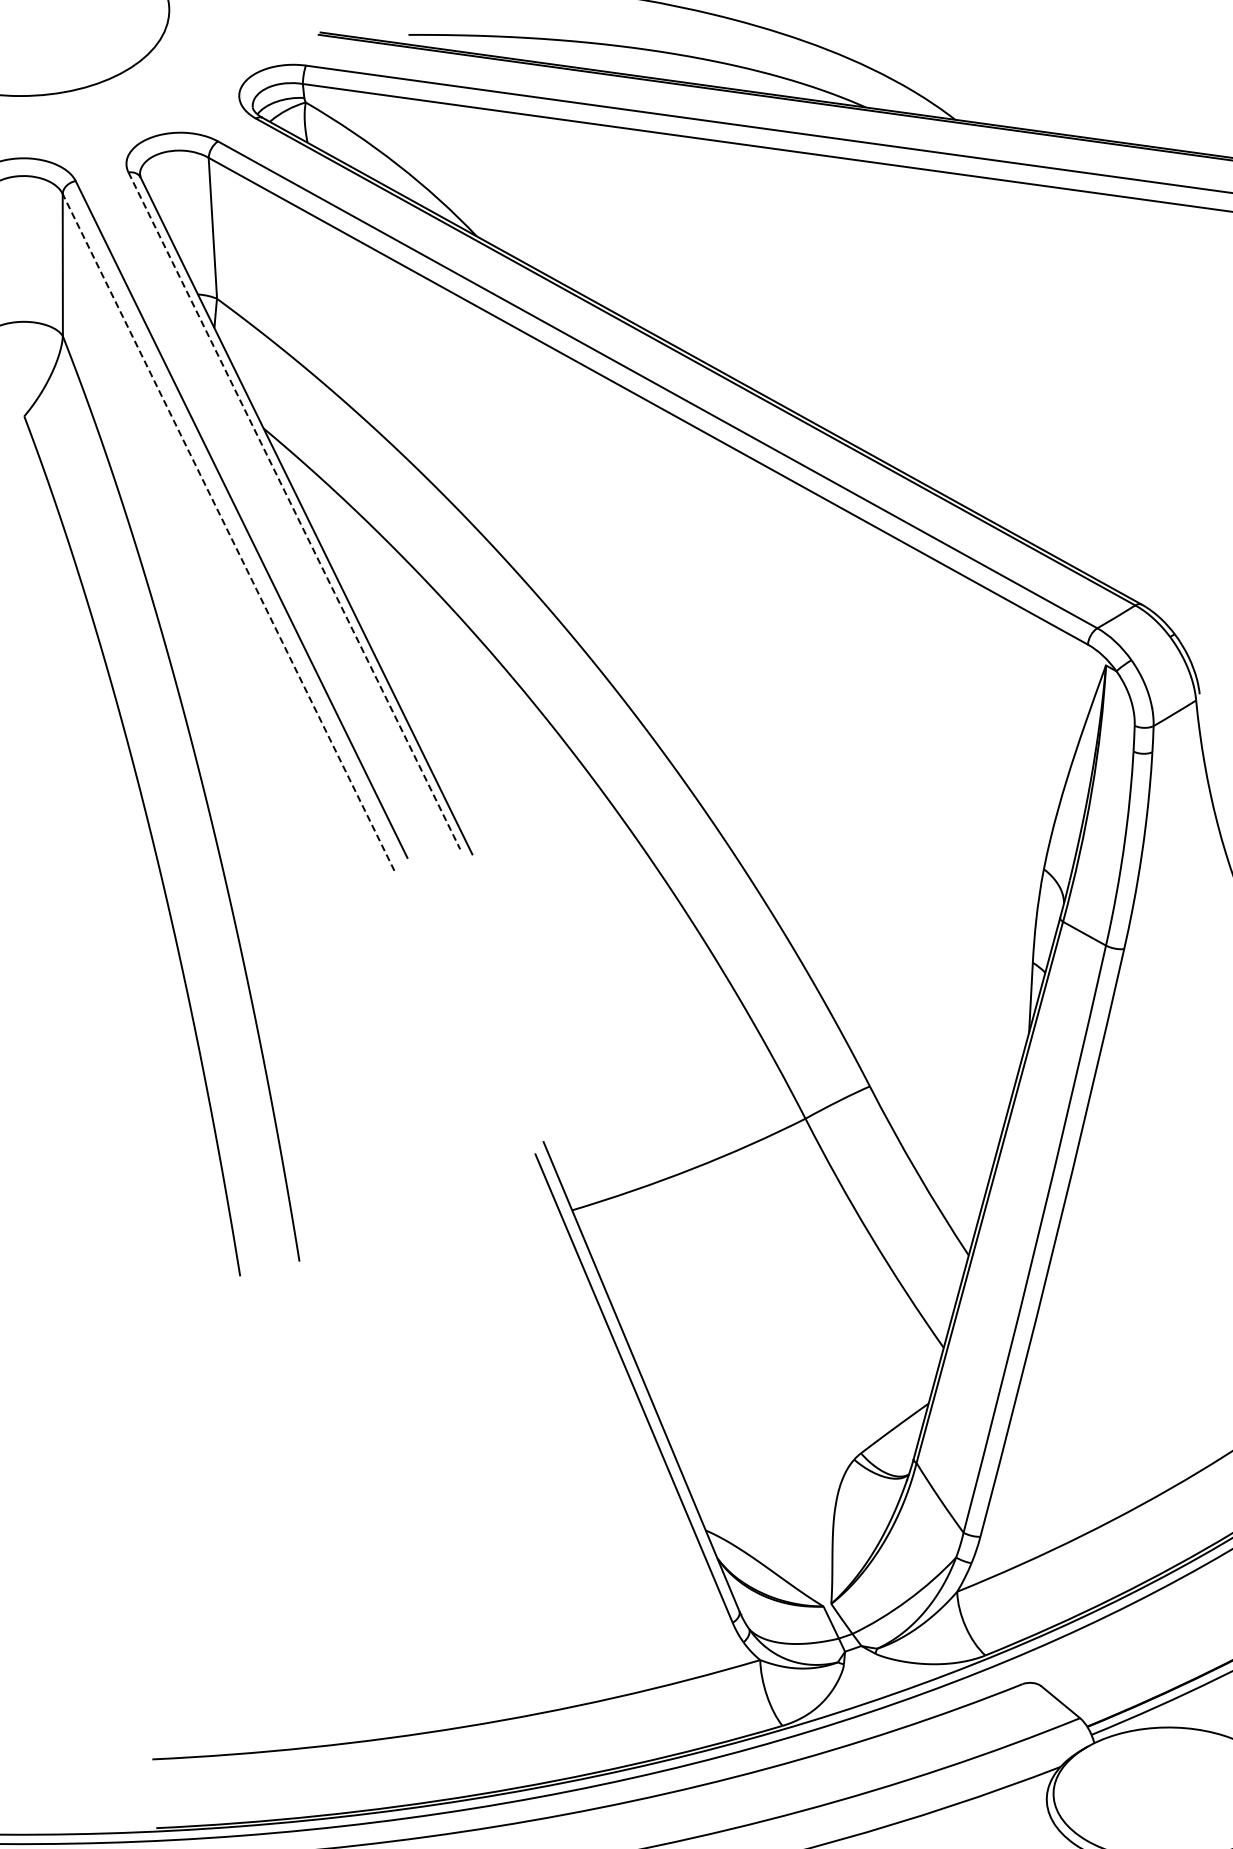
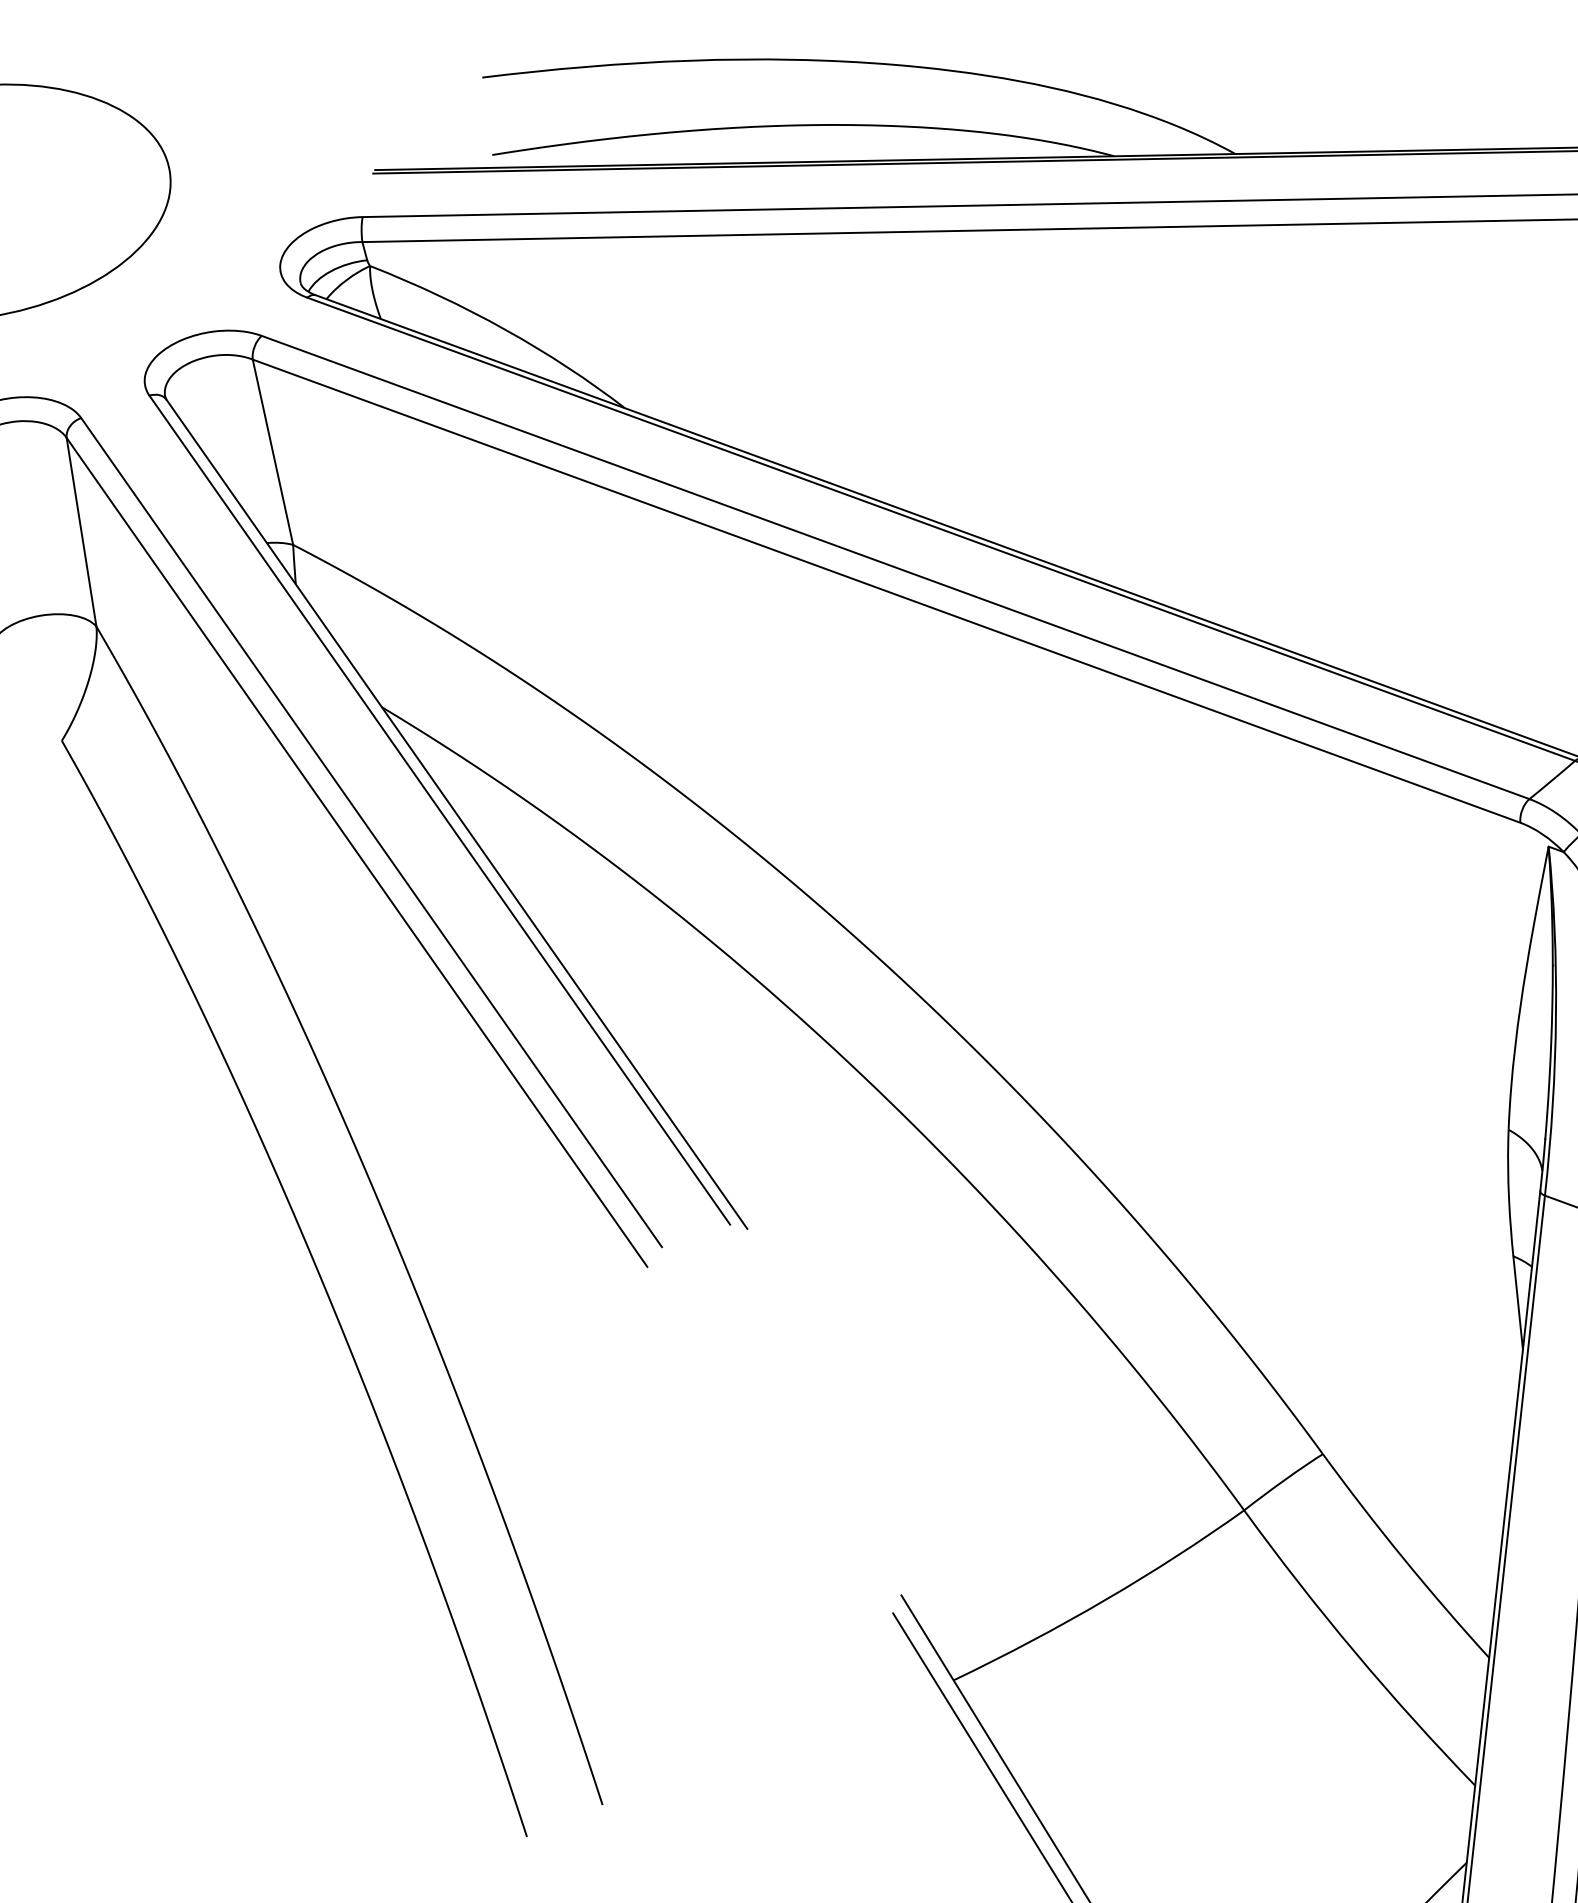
line: (294, 510) -> (439, 809), dashed -> solid
line: (228, 532) -> (356, 852), dashed -> solid

